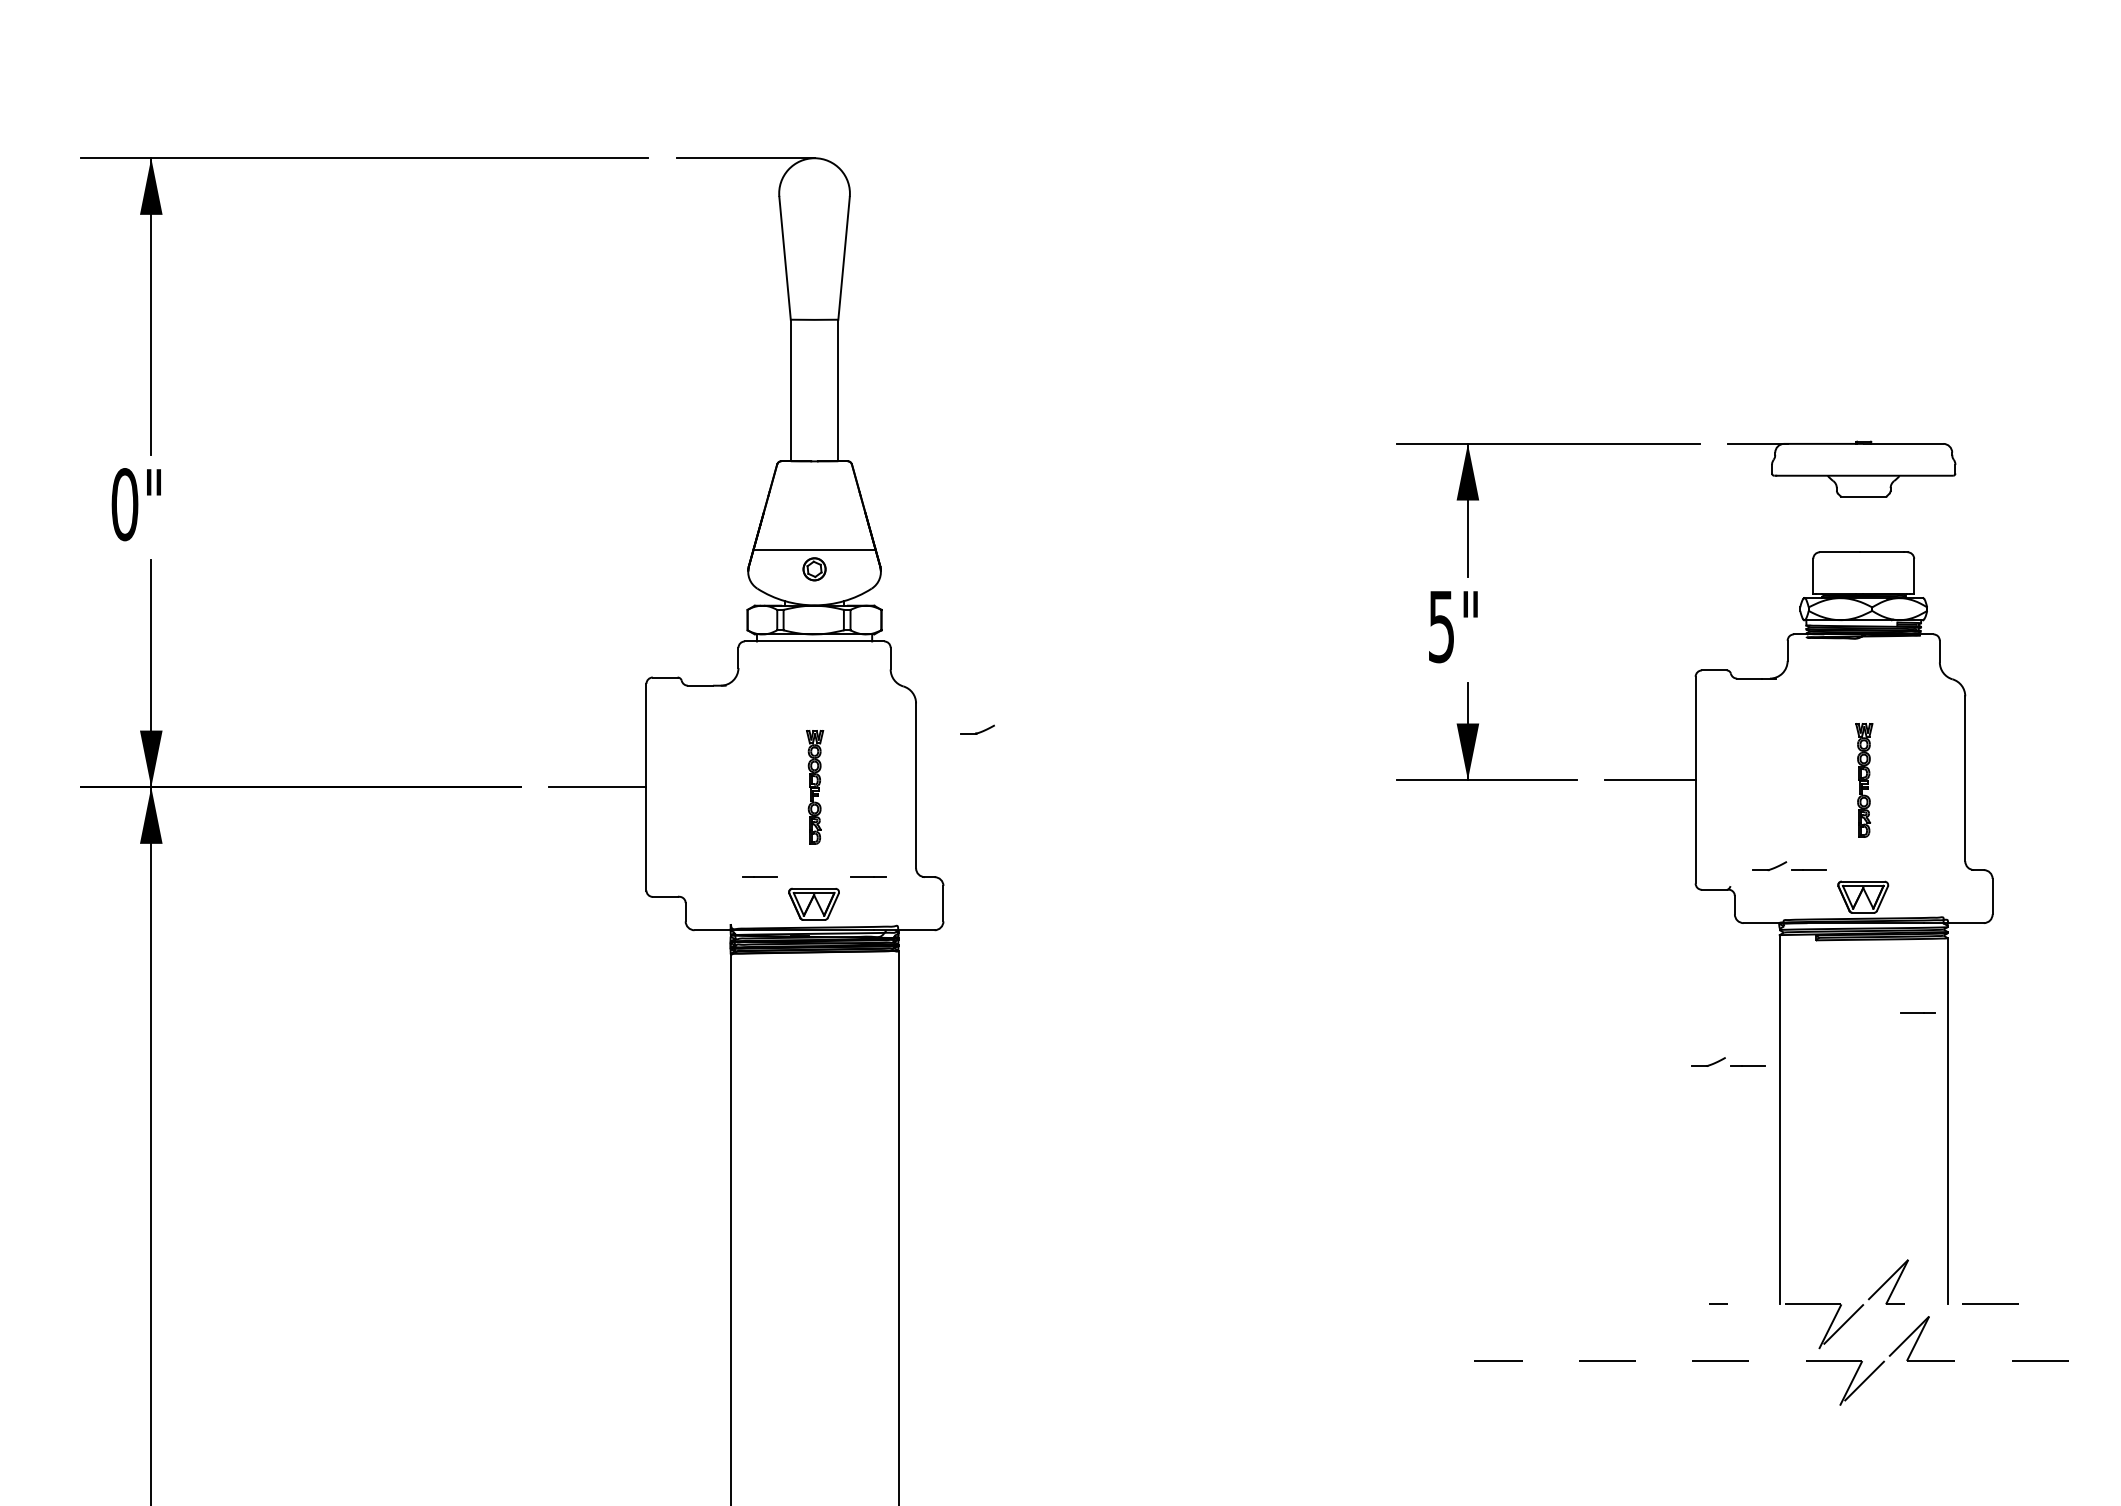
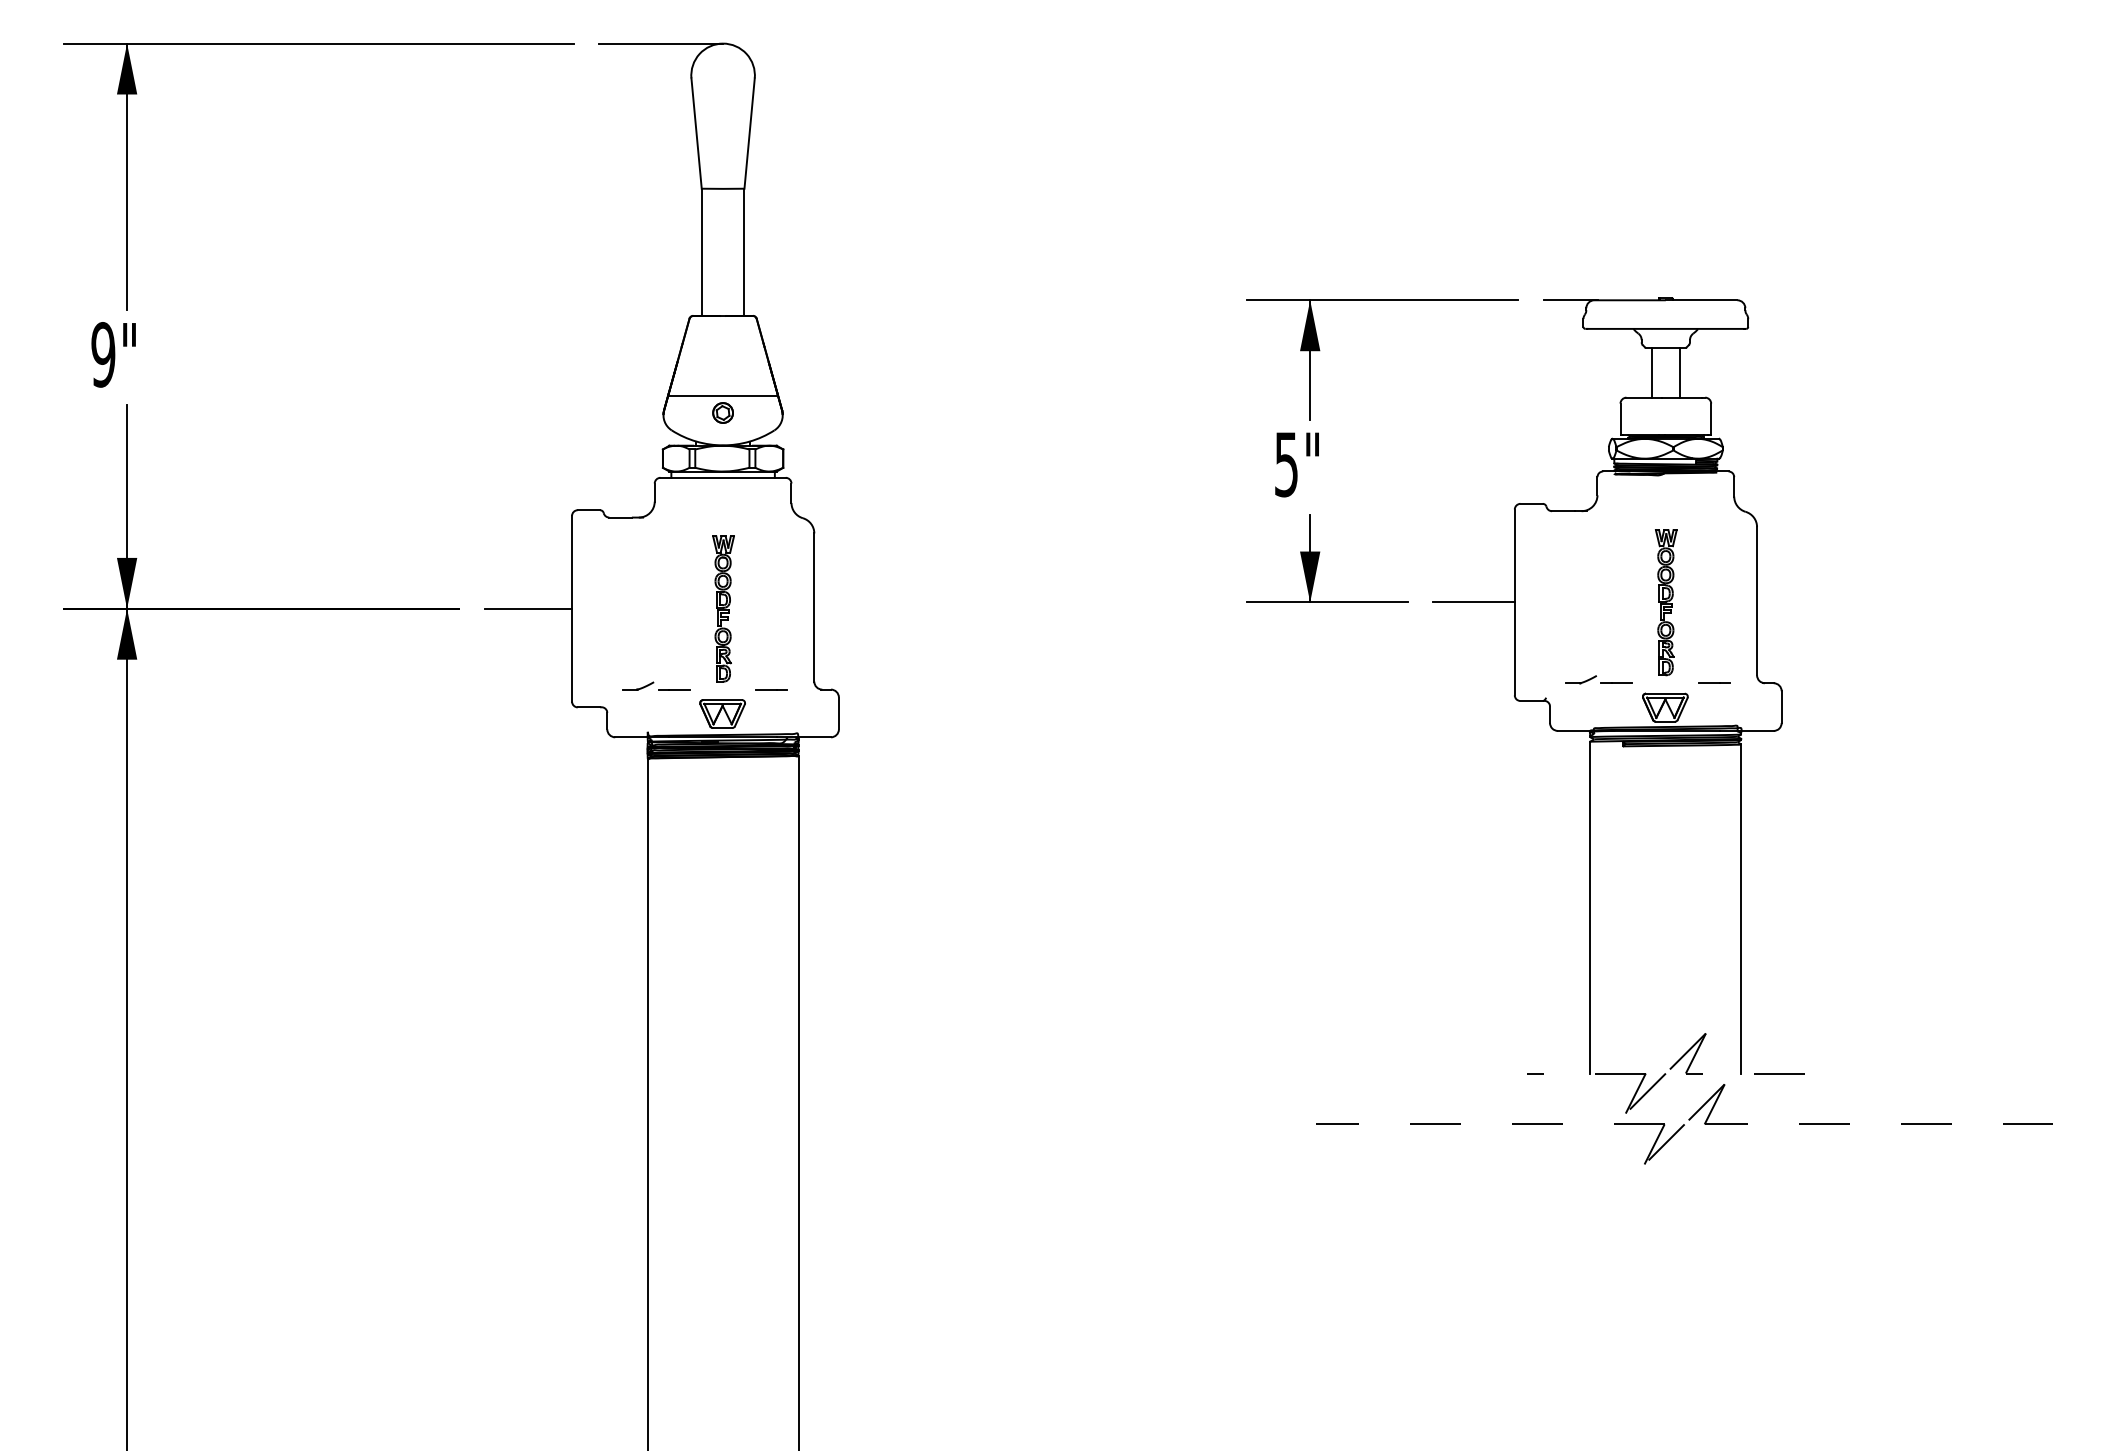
text: (125, 504) -> (103, 354), 0" -> 9"
line: (1847, 524) -> (1651, 372), added
line: (1878, 524) -> (1679, 372), added
part: (977, 729) -> (638, 685), moved
part: (1864, 780) -> (1666, 602), size x1.43
part: (815, 786) -> (723, 608), size x1.43
line: (1917, 1011) -> (1714, 682), moved
part: (1727, 1061) -> (1543, 855), removed

